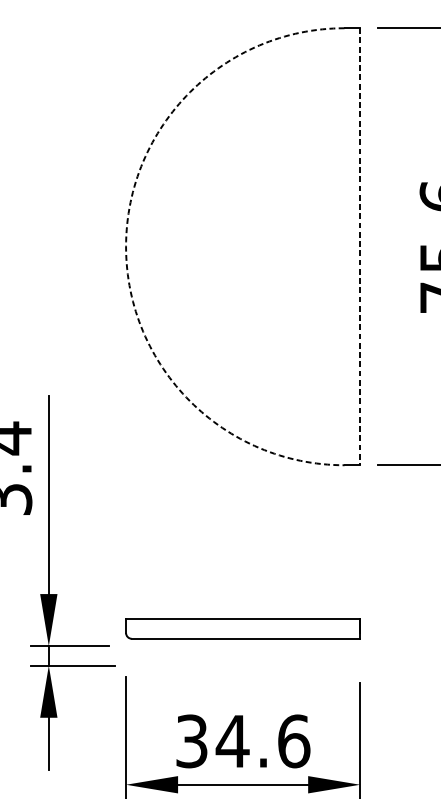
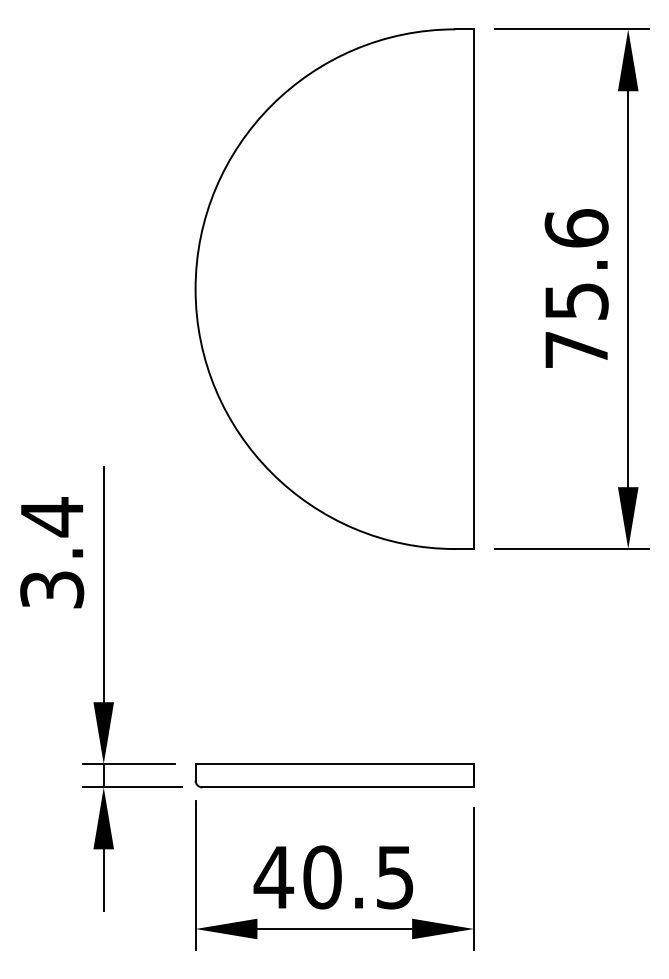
arc: (125, 247) -> (195, 289), dashed -> solid
line: (359, 247) -> (473, 289), dashed -> solid
part: (242, 628) -> (334, 775), moved
text: (242, 741) -> (333, 877), 34.6 -> 40.5

